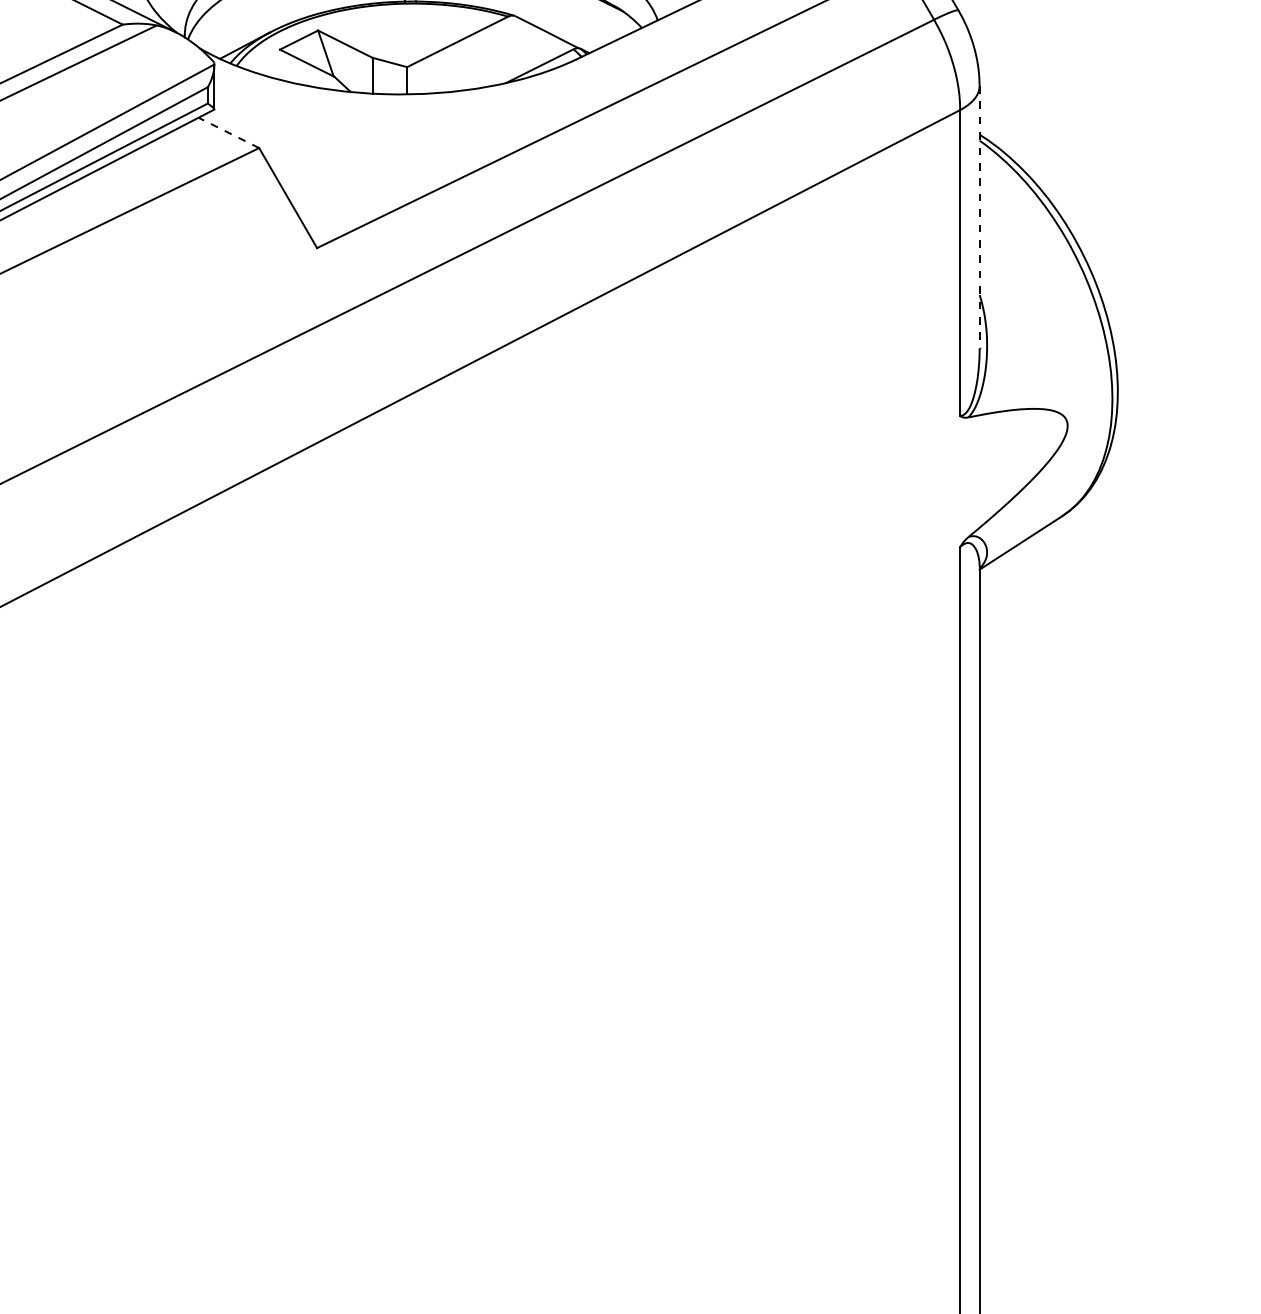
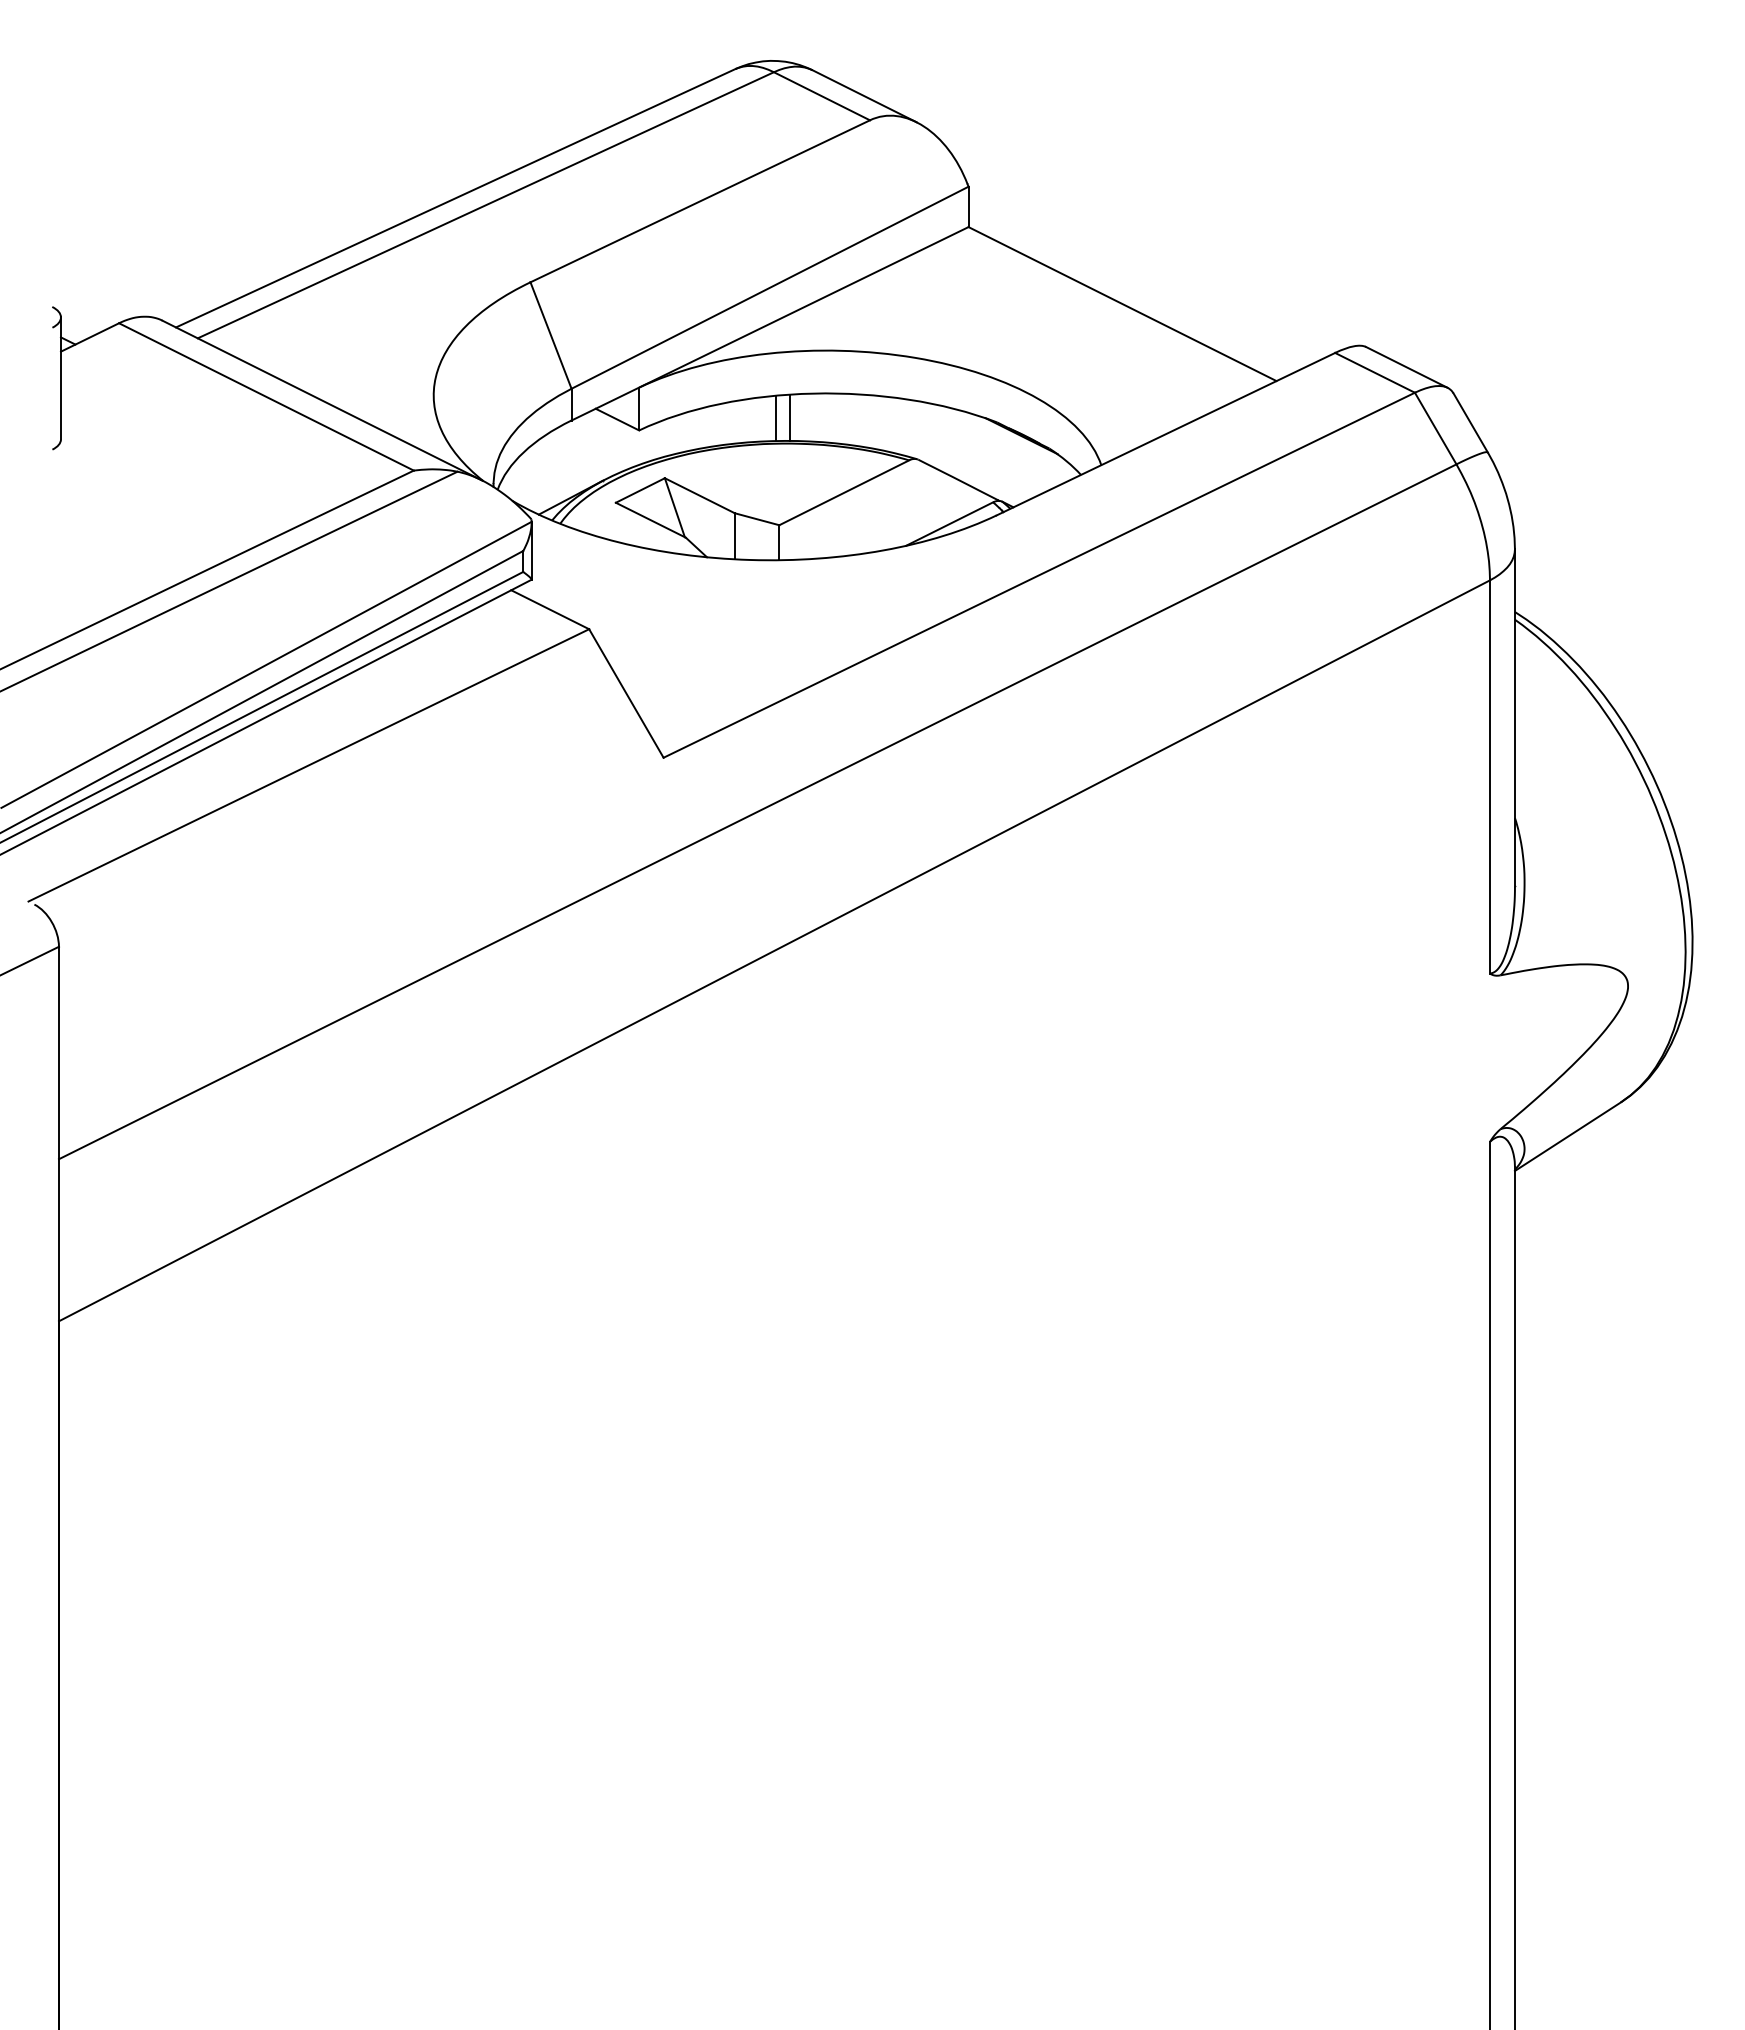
line: (229, 132) -> (550, 609), dashed -> solid
line: (979, 216) -> (1514, 717), dashed -> solid

